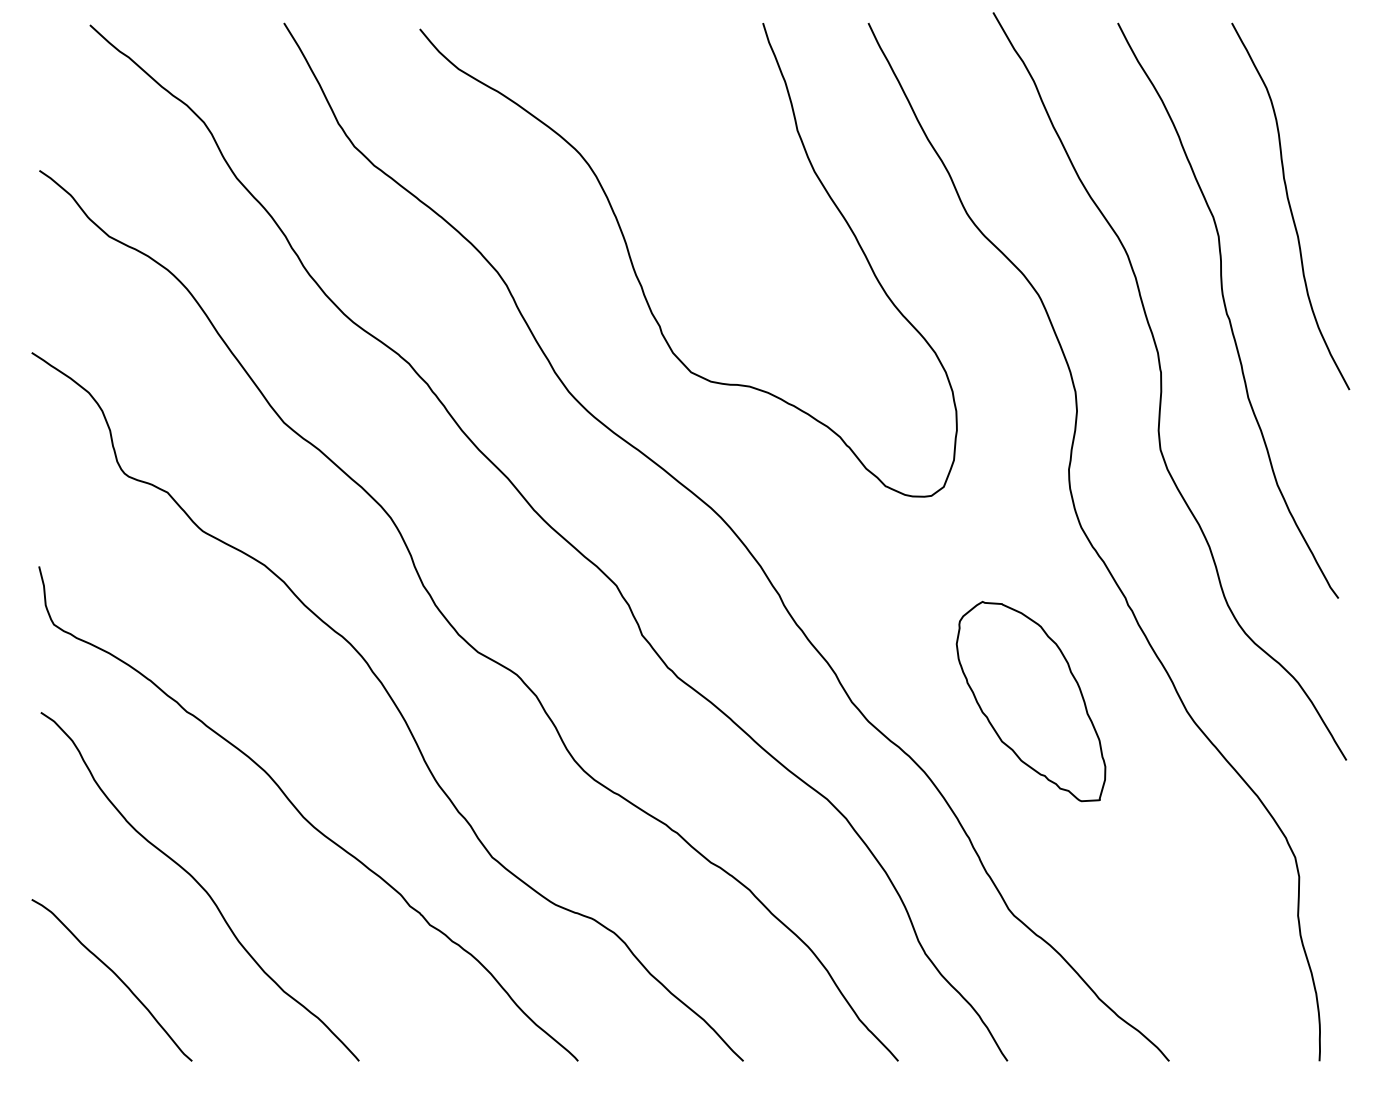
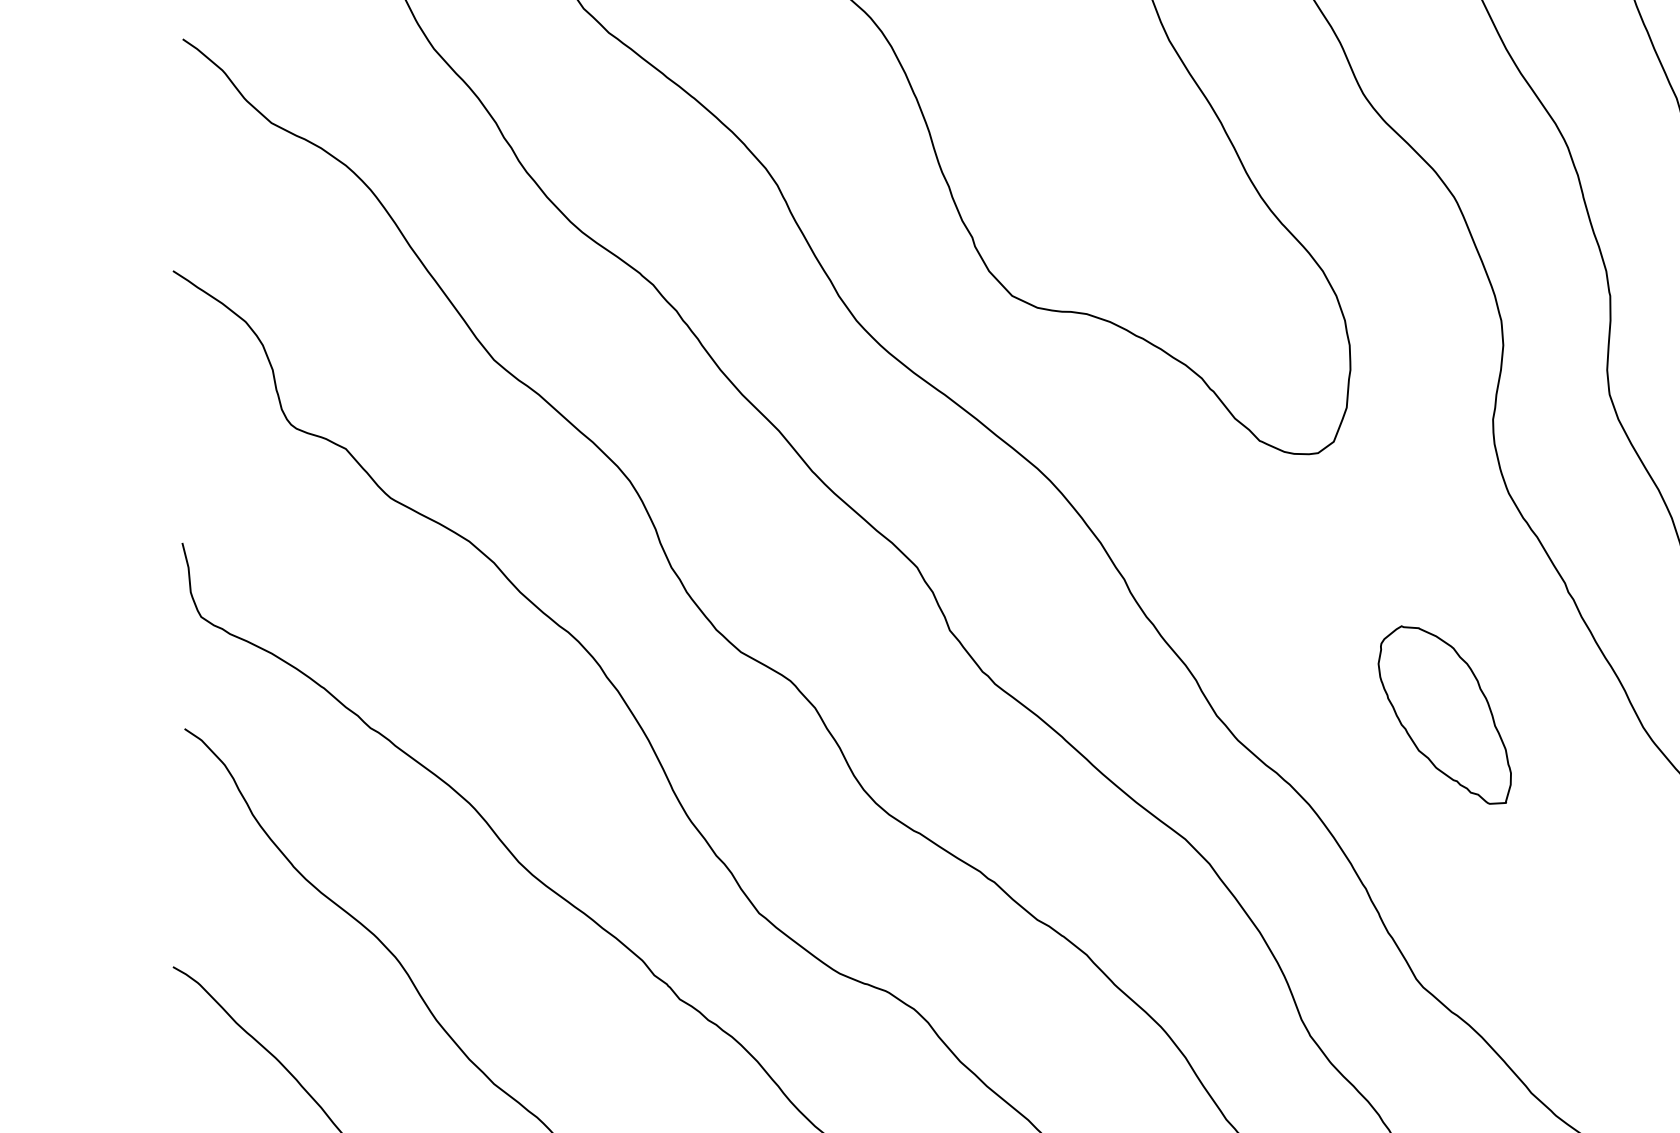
part: (1030, 701) -> (1444, 714), size x0.7

